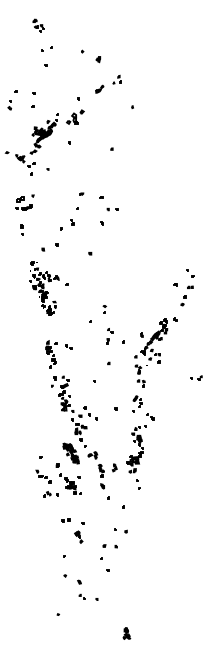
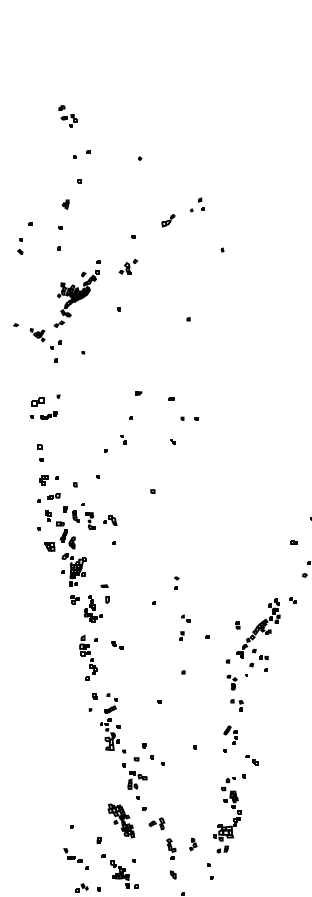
part: (98, 59) -> (65, 204), moved
part: (75, 117) -> (128, 267), size x0.62
part: (44, 288) -> (77, 548), size x1.67
part: (138, 484) -> (210, 871), moved

